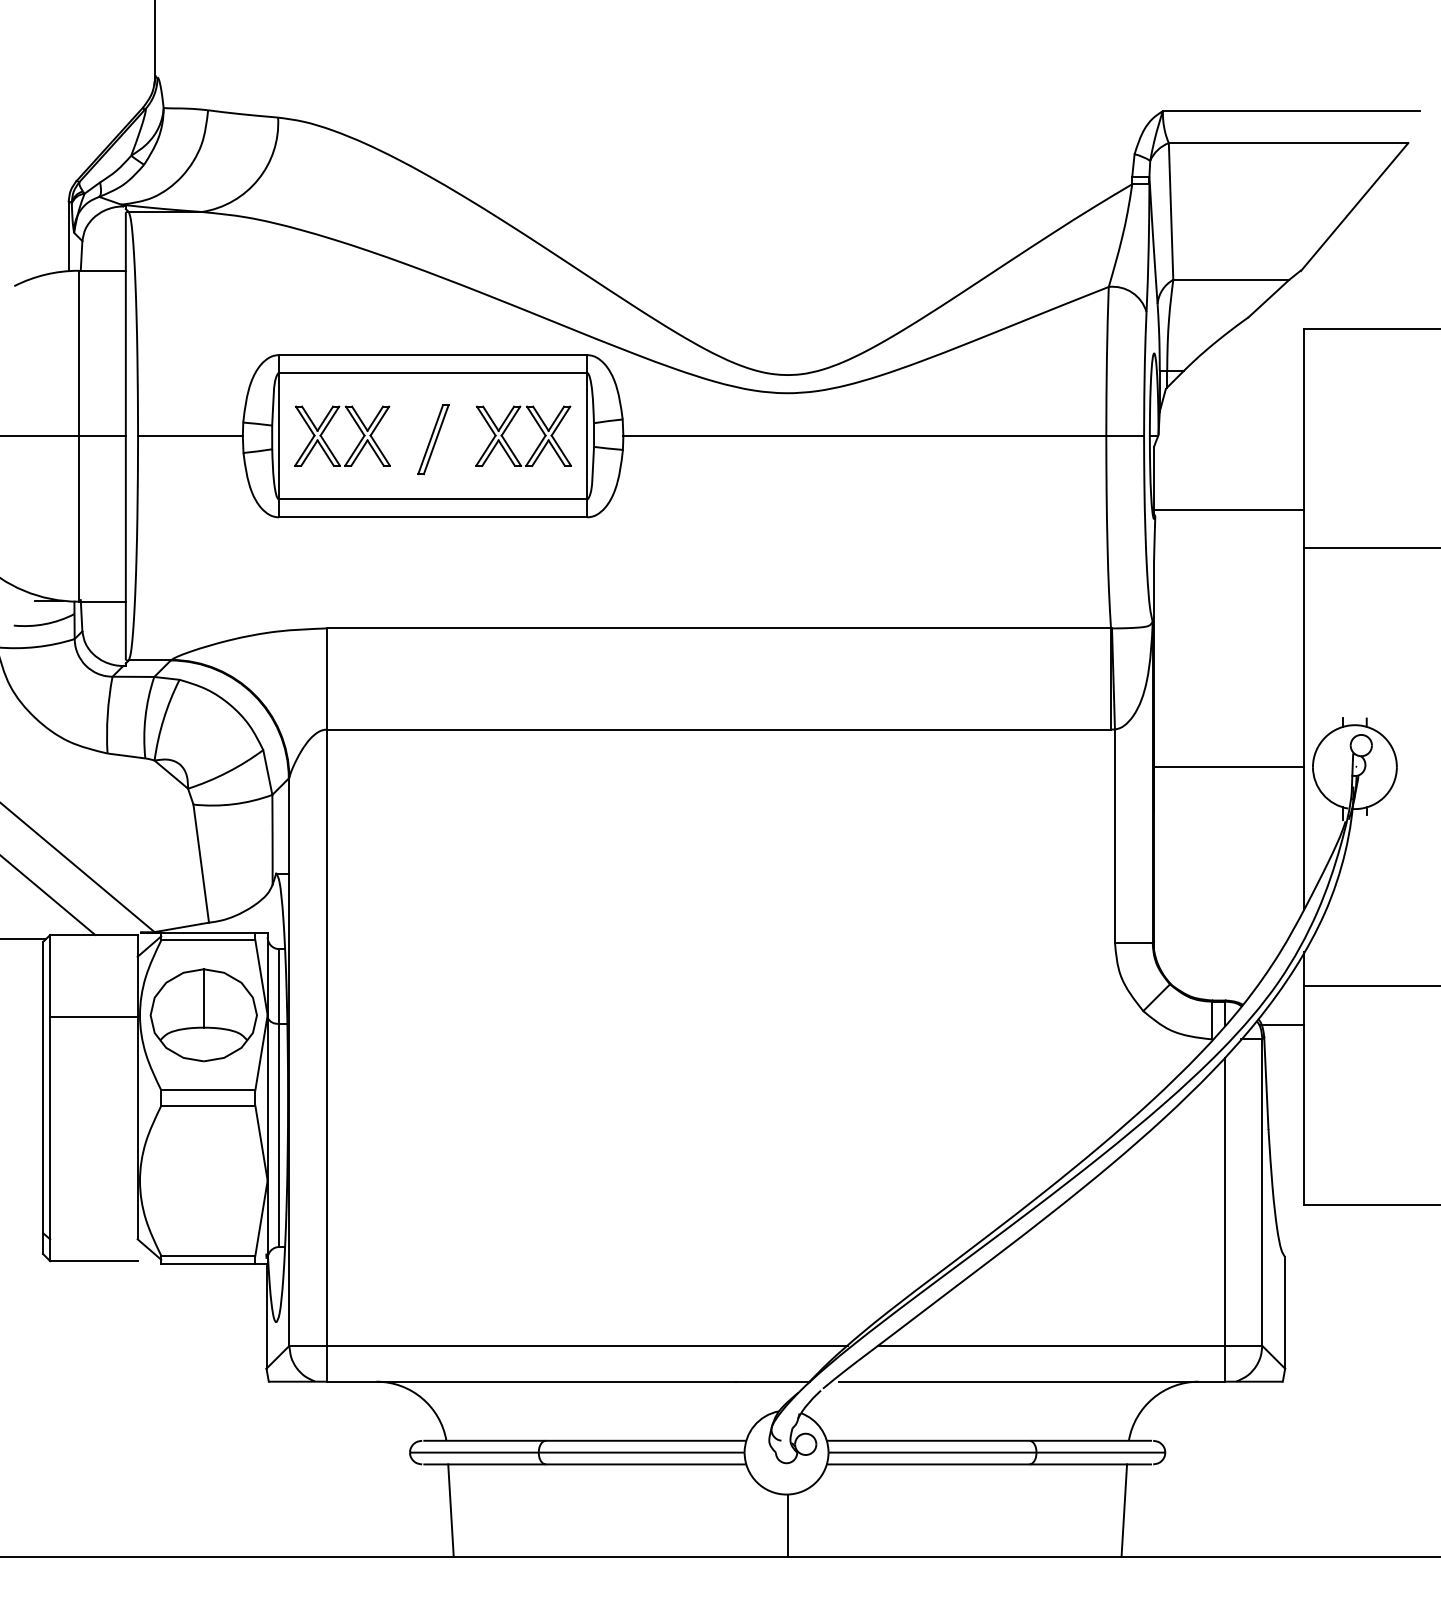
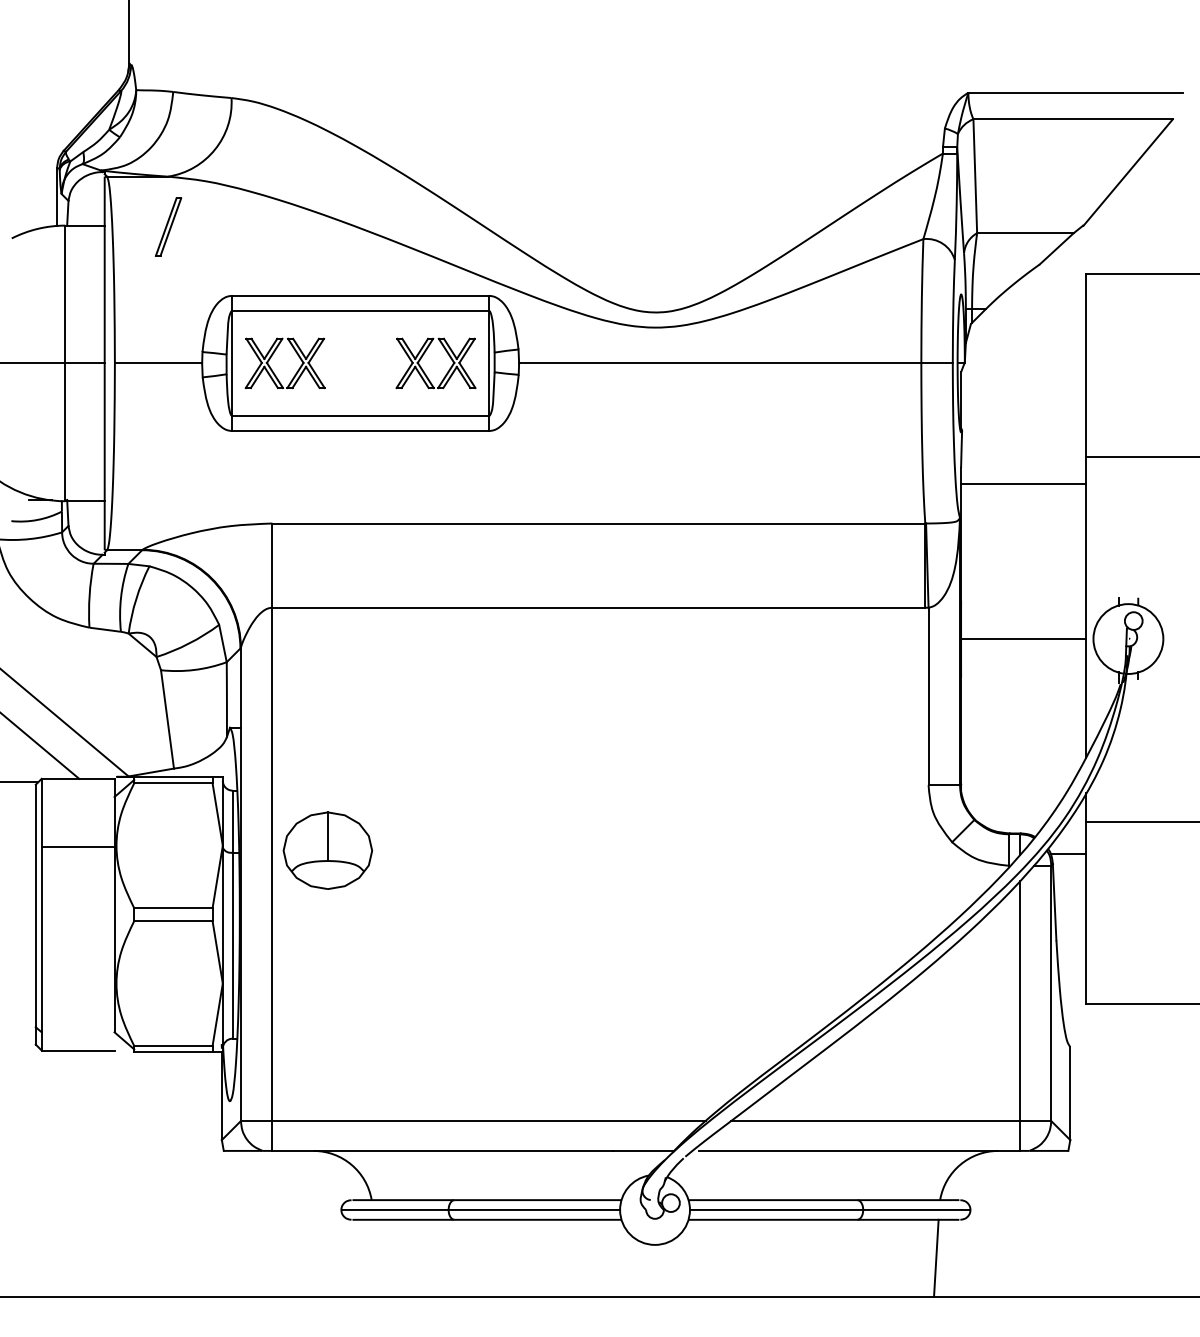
part: (433, 439) -> (168, 227), moved
line: (1229, 509) -> (1023, 483), moved
part: (203, 1015) -> (327, 850), moved
line: (450, 1510) -> (375, 1258), removed
line: (787, 1525) -> (655, 1270), removed

